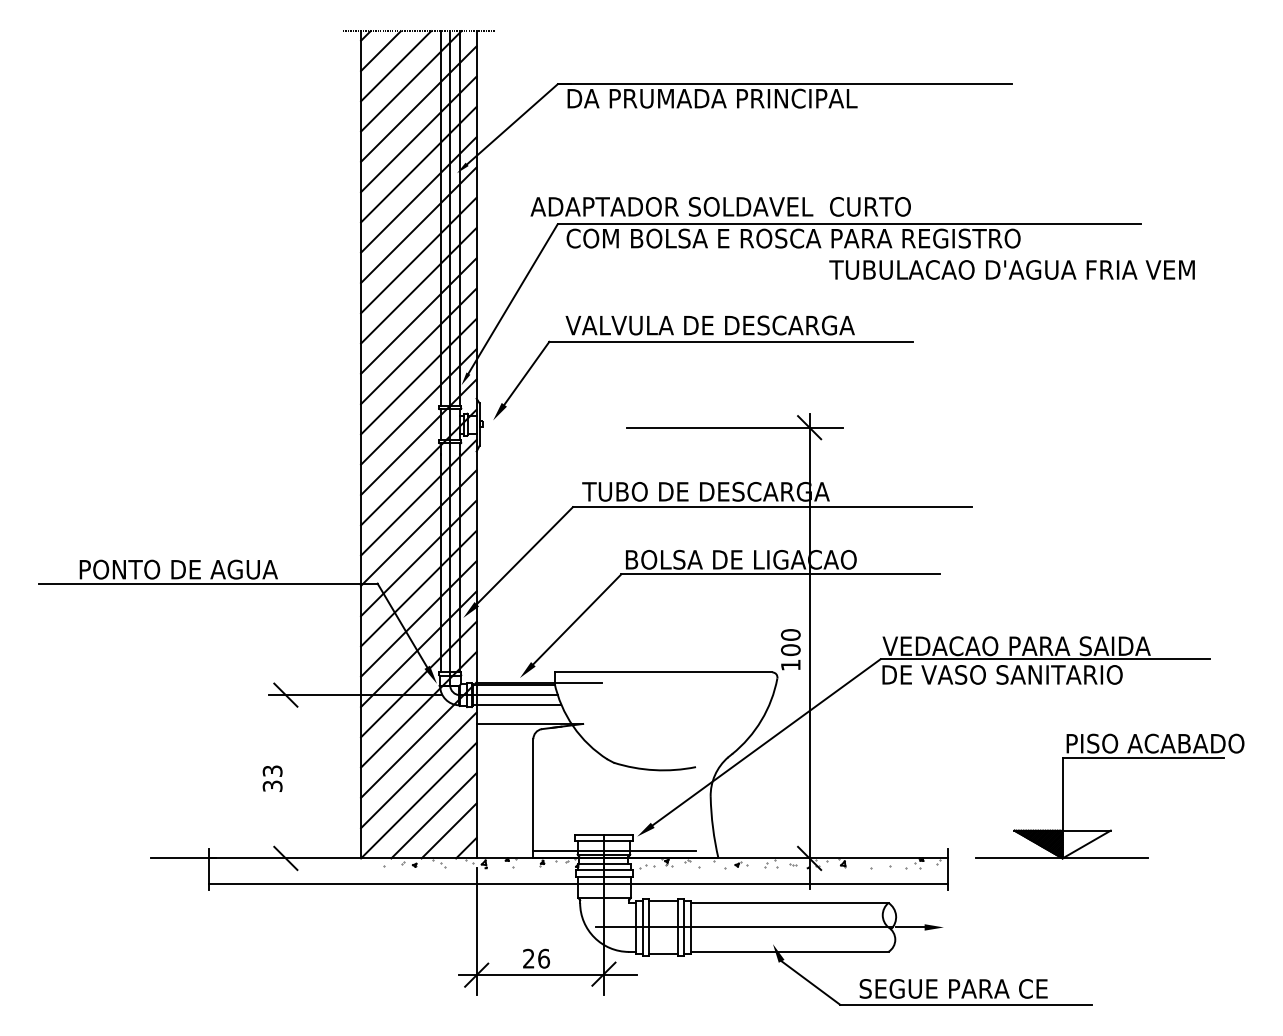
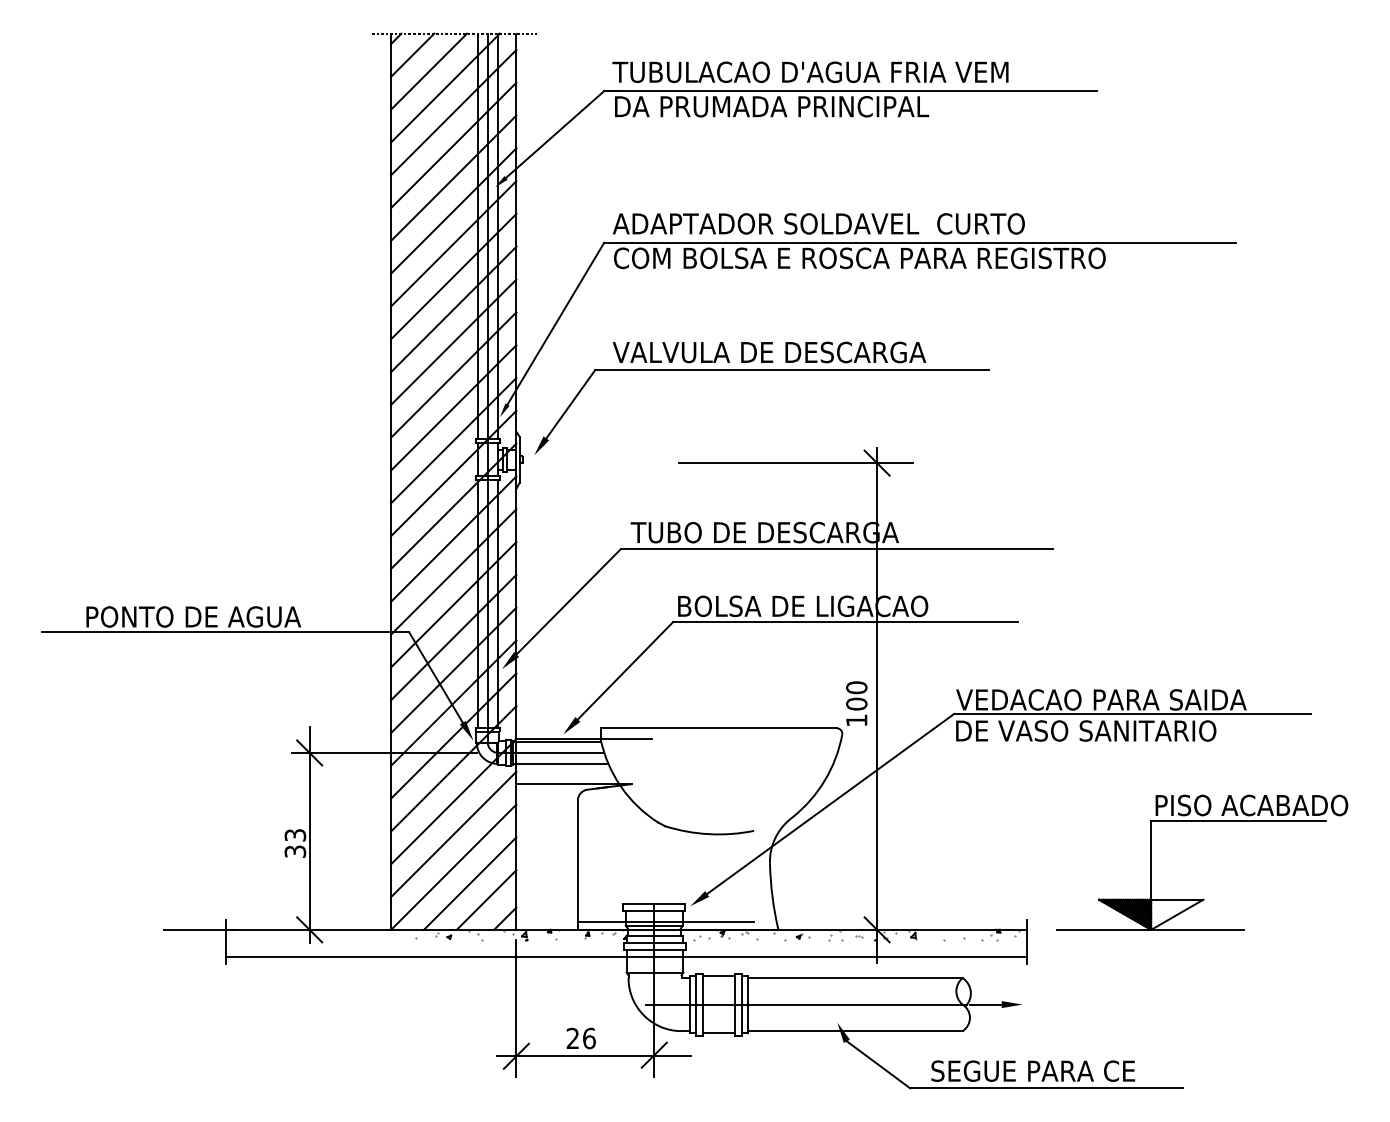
text: (720, 206) -> (818, 223), moved
text: (1012, 269) -> (810, 71), moved
line: (285, 770) -> (309, 834), added

